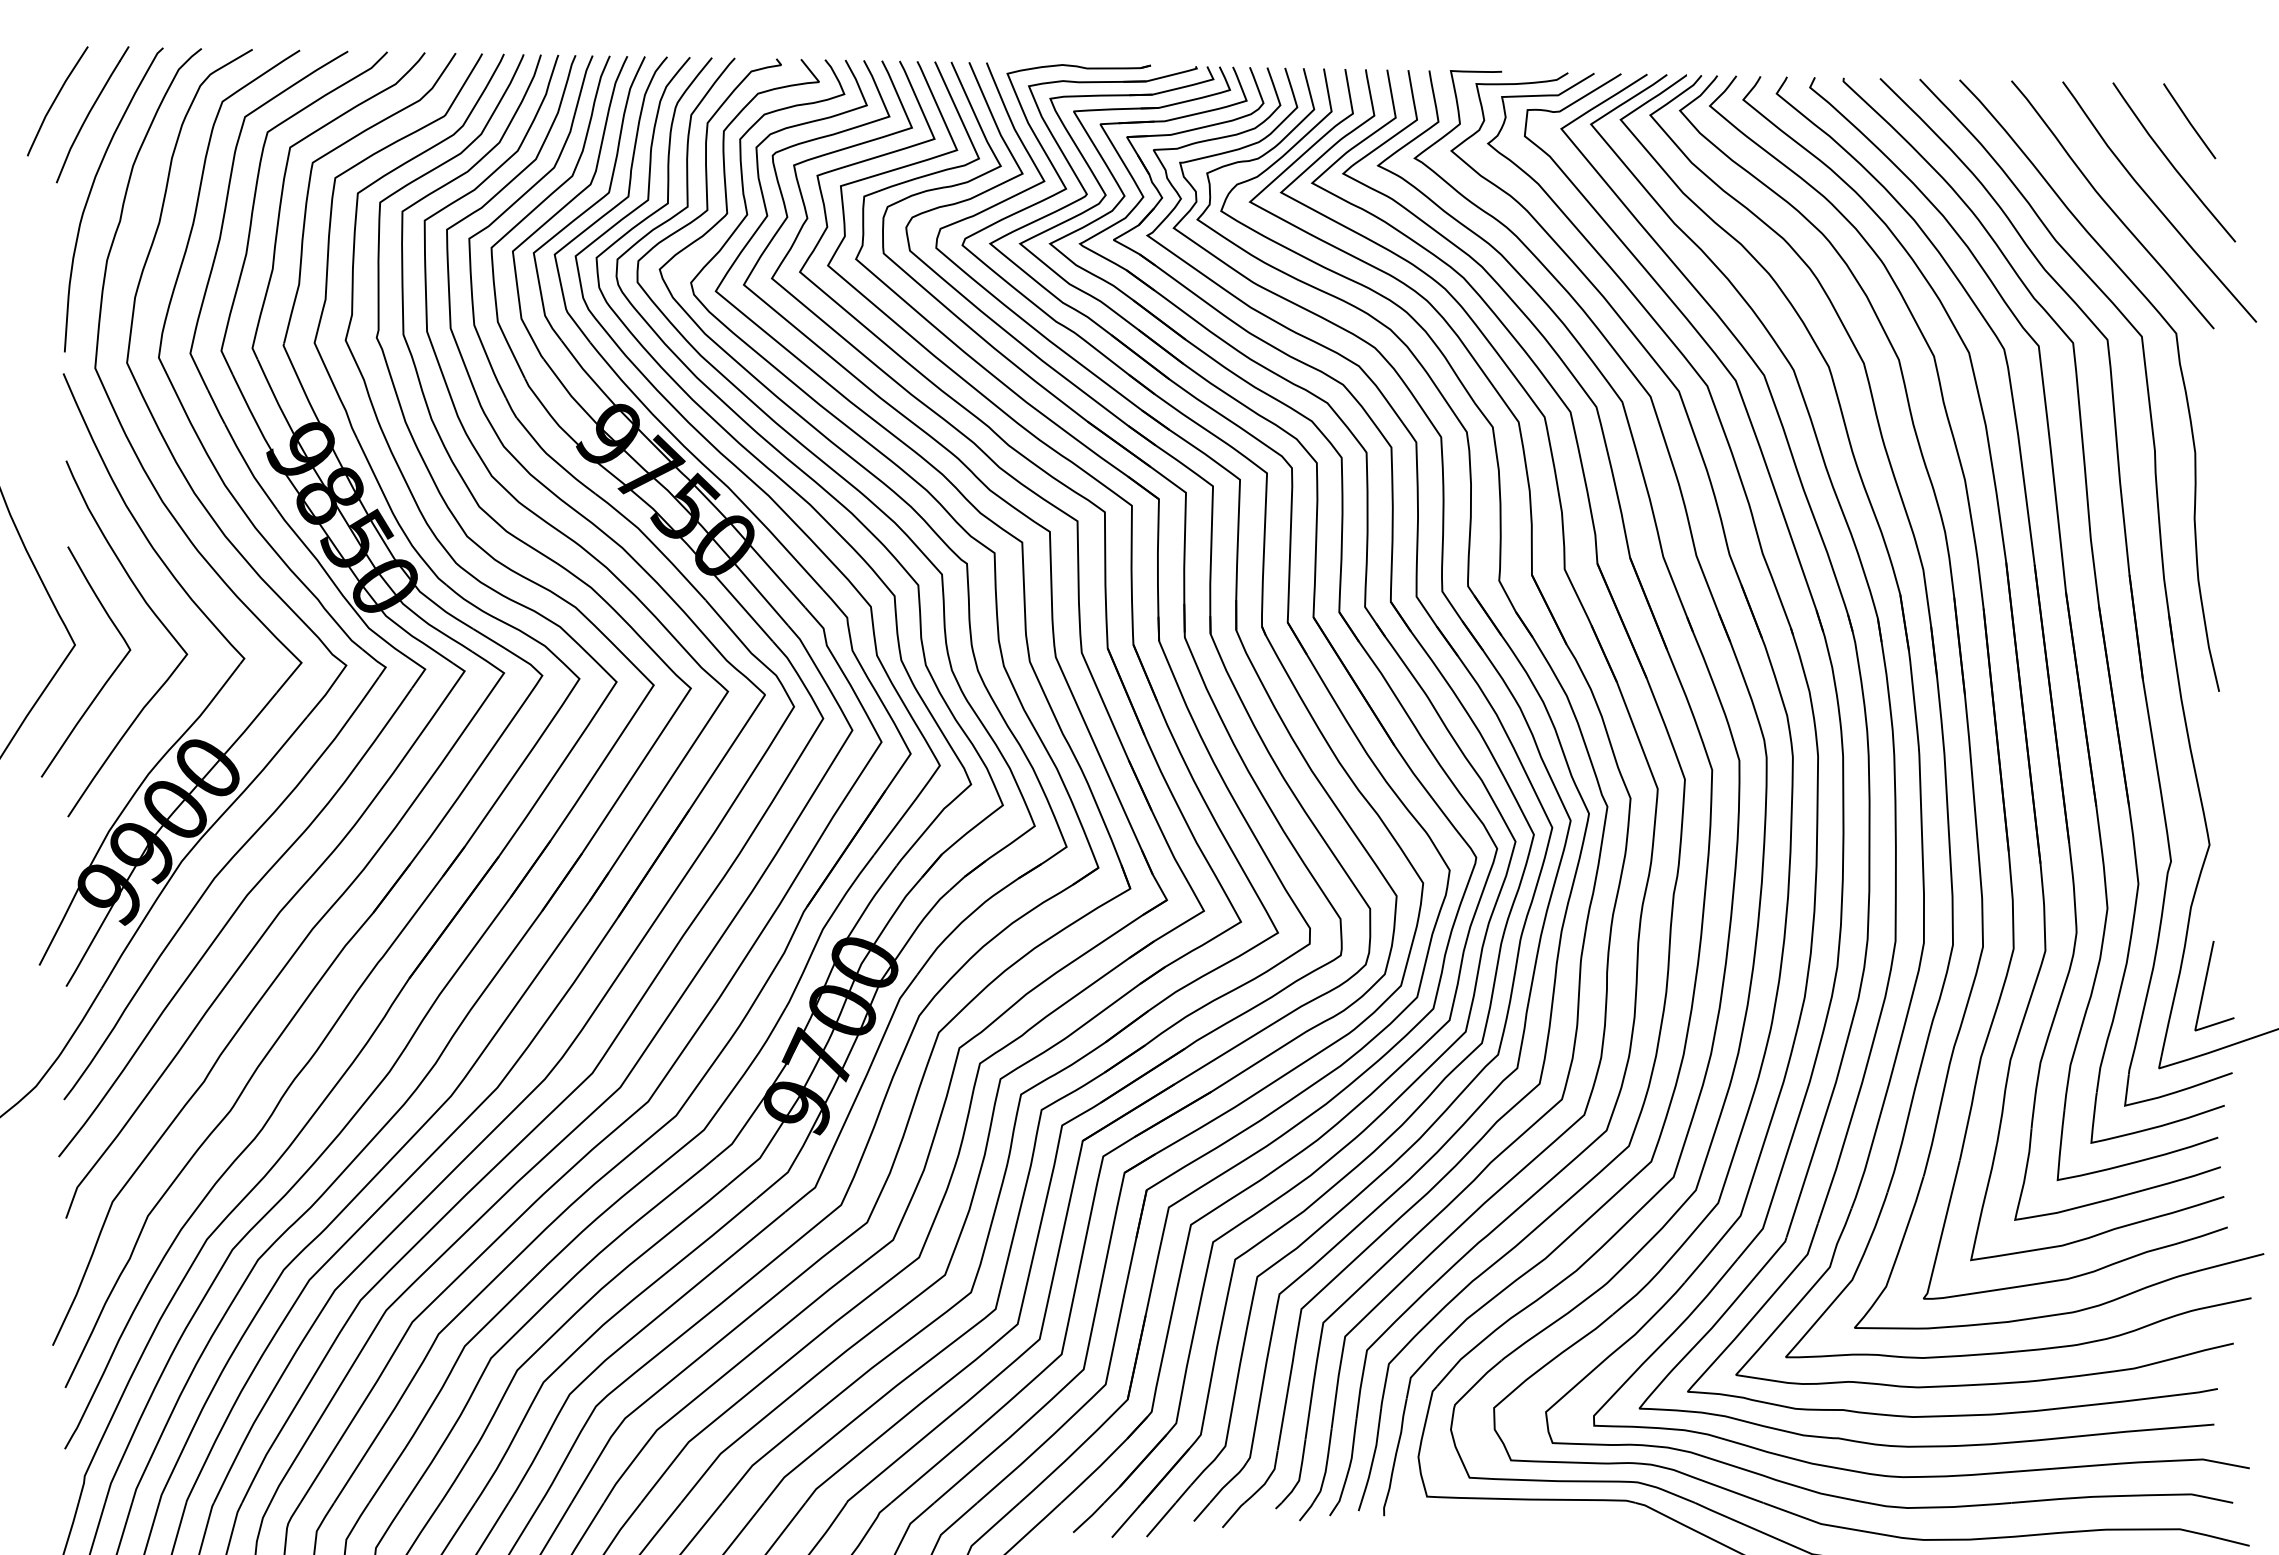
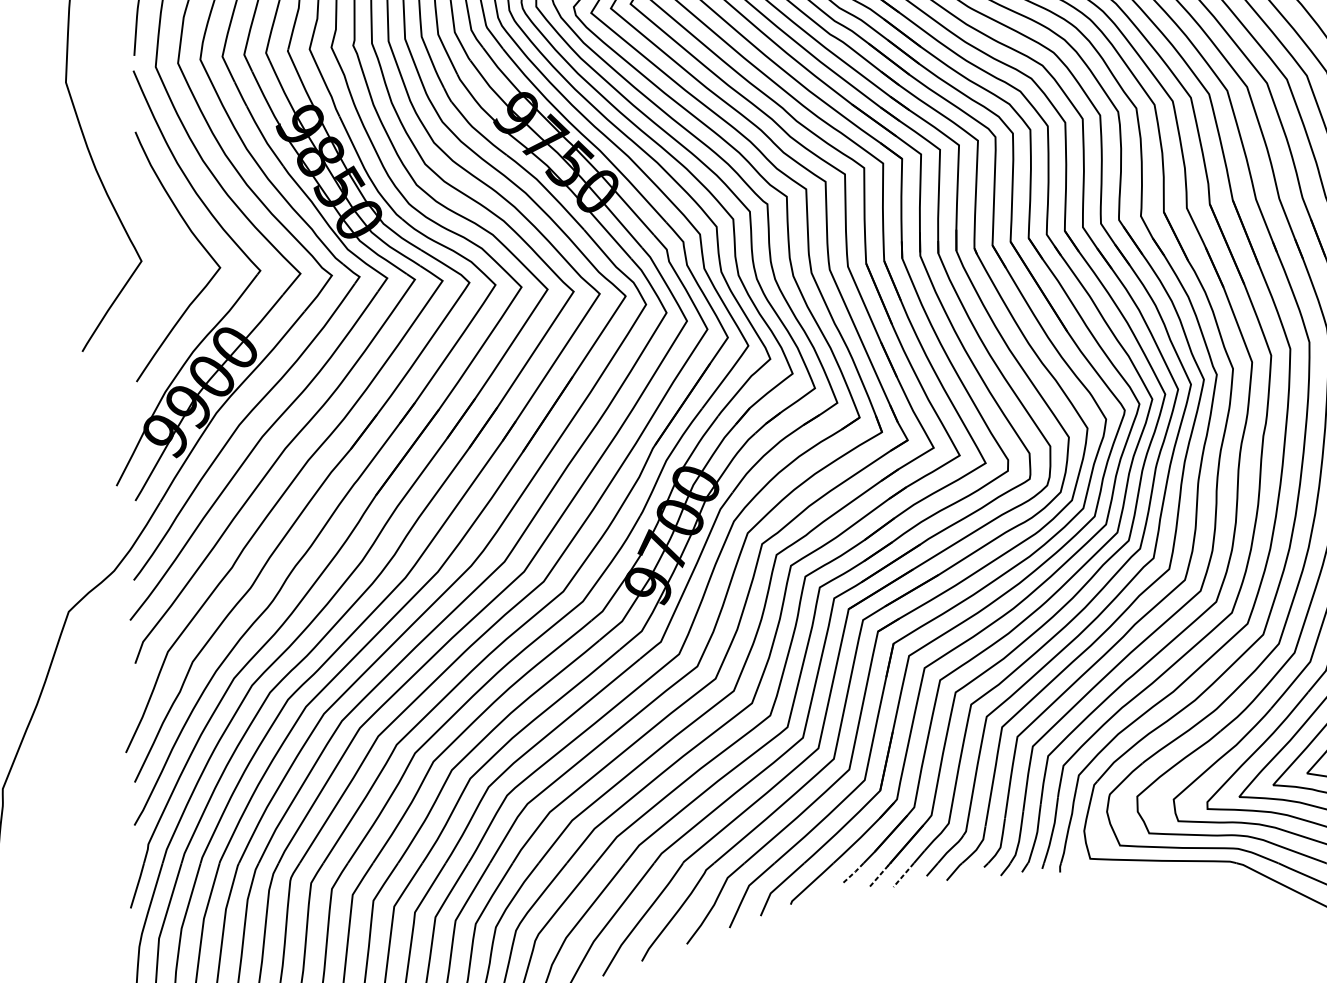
curve: (108, 677) -> (165, 284), removed
line: (1088, 1518) -> (852, 874), solid -> dashed
line: (1160, 1520) -> (903, 875), solid -> dashed
line: (1125, 1521) -> (878, 876), solid -> dashed

